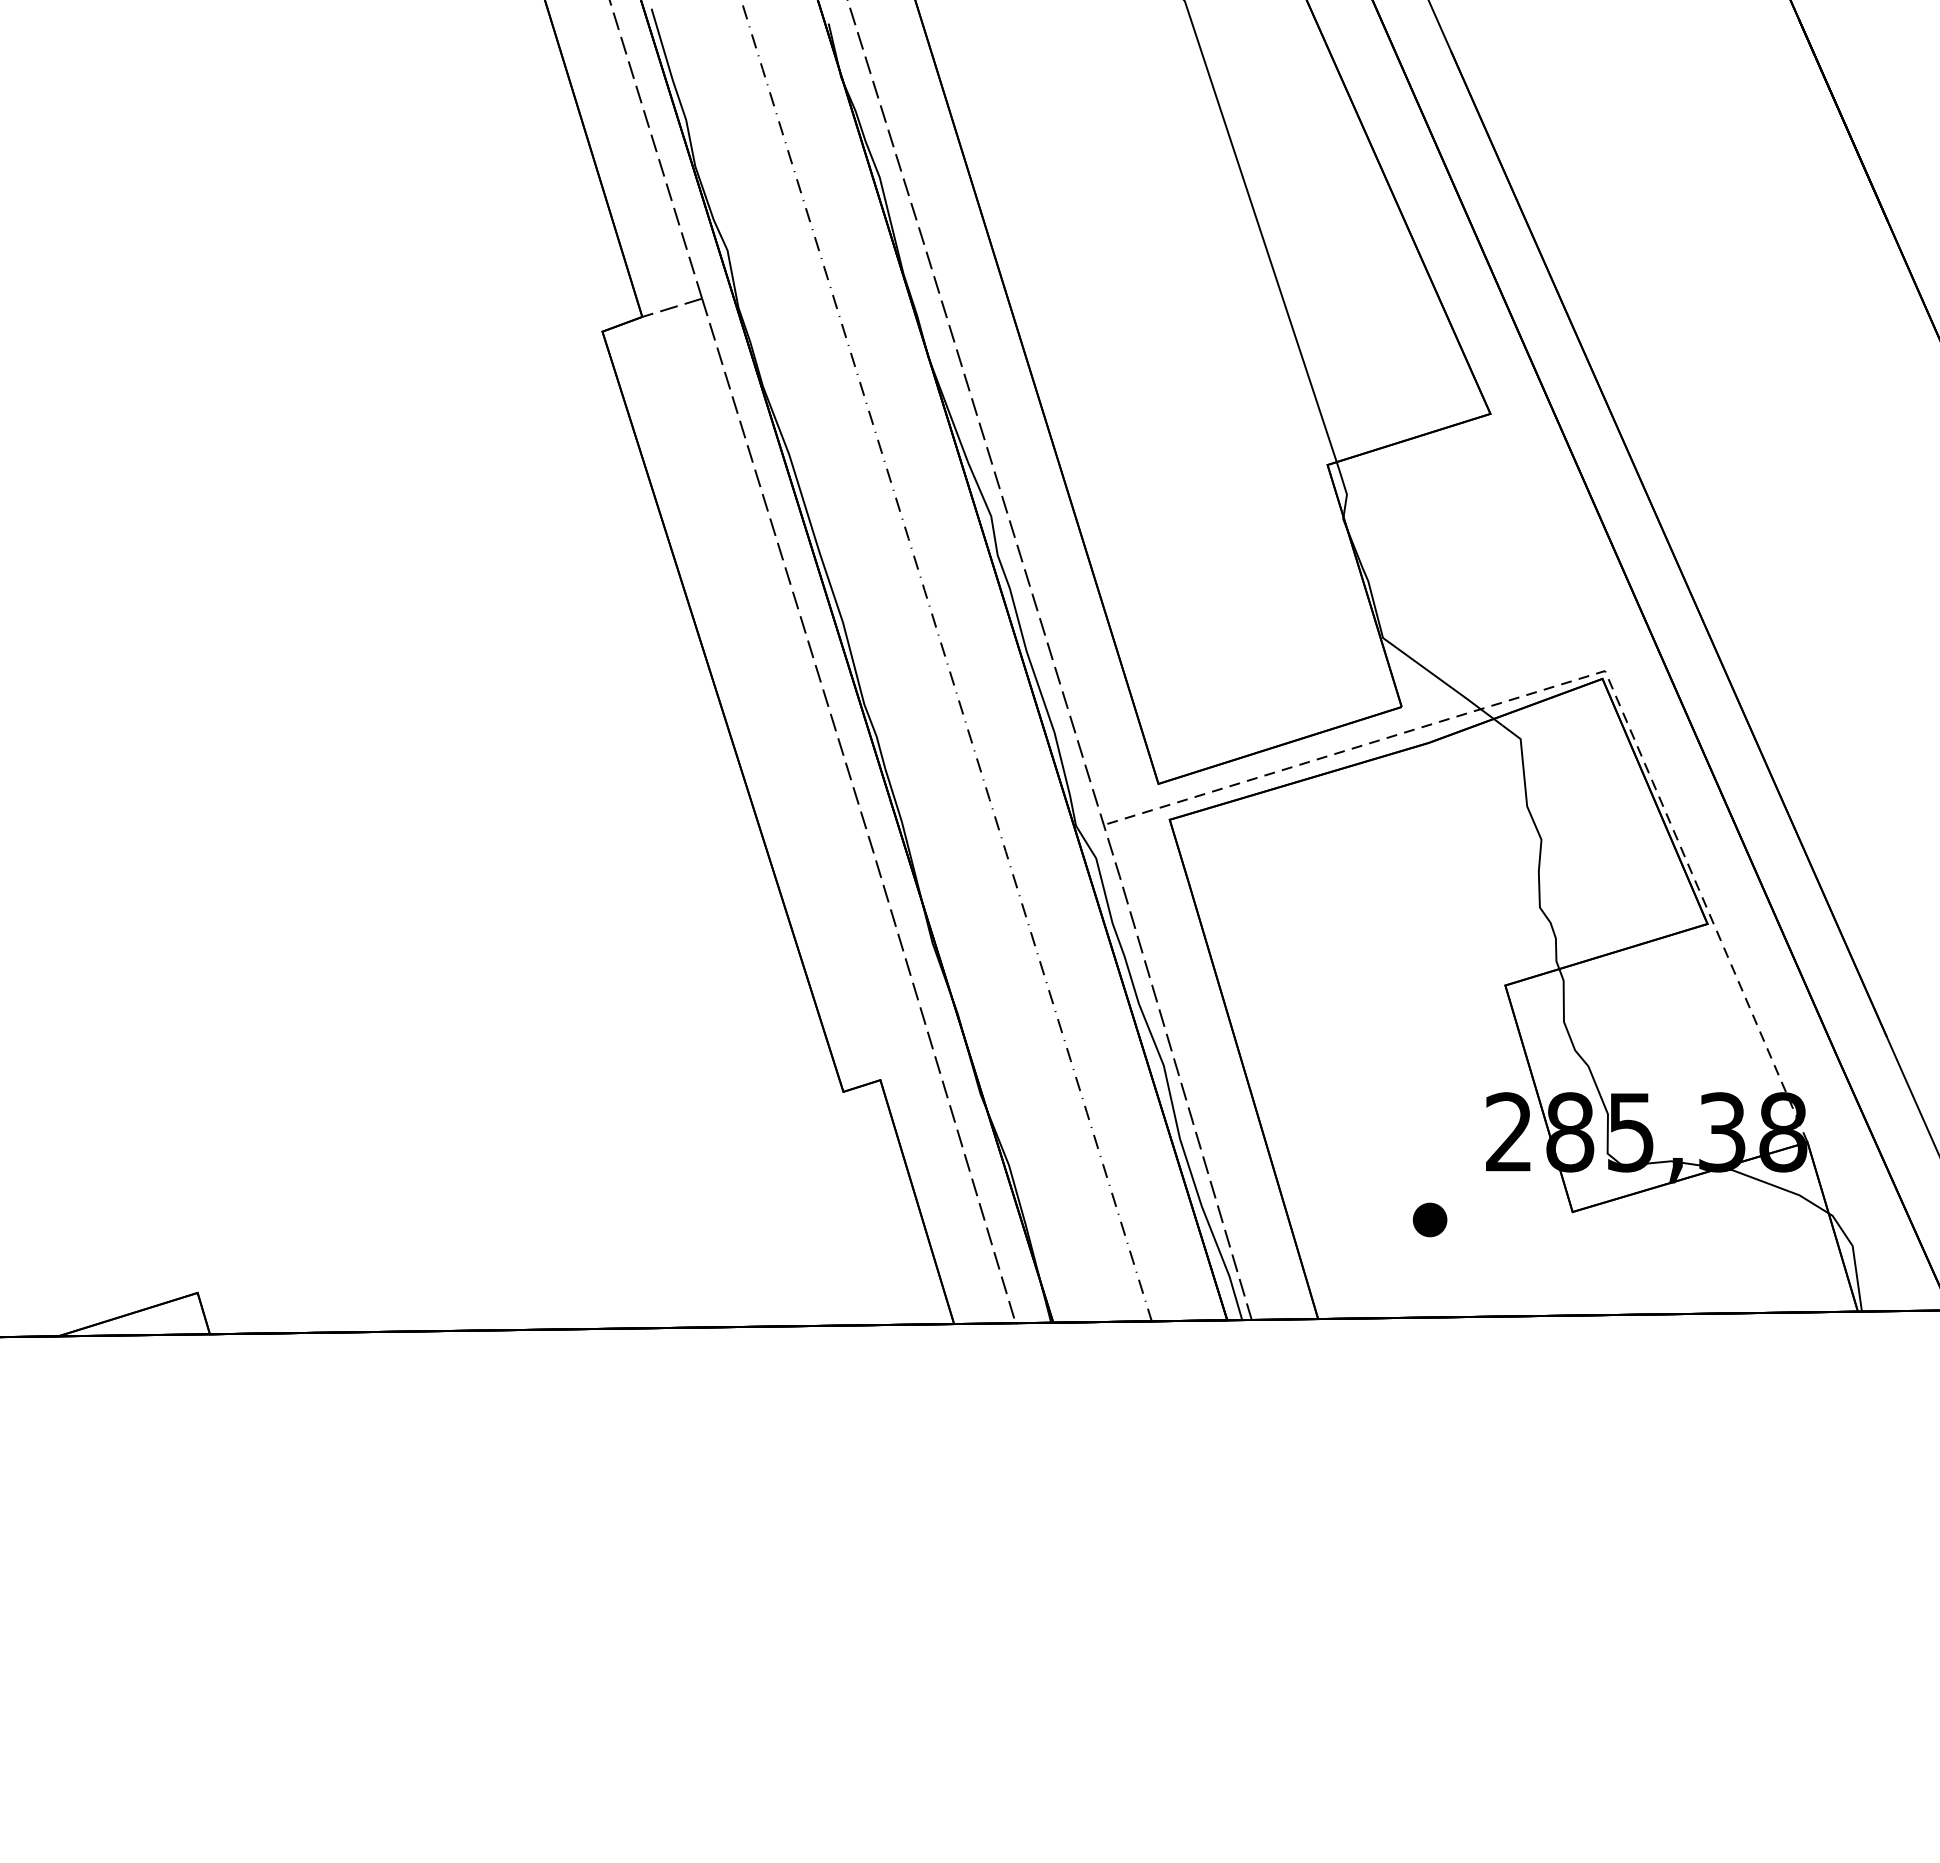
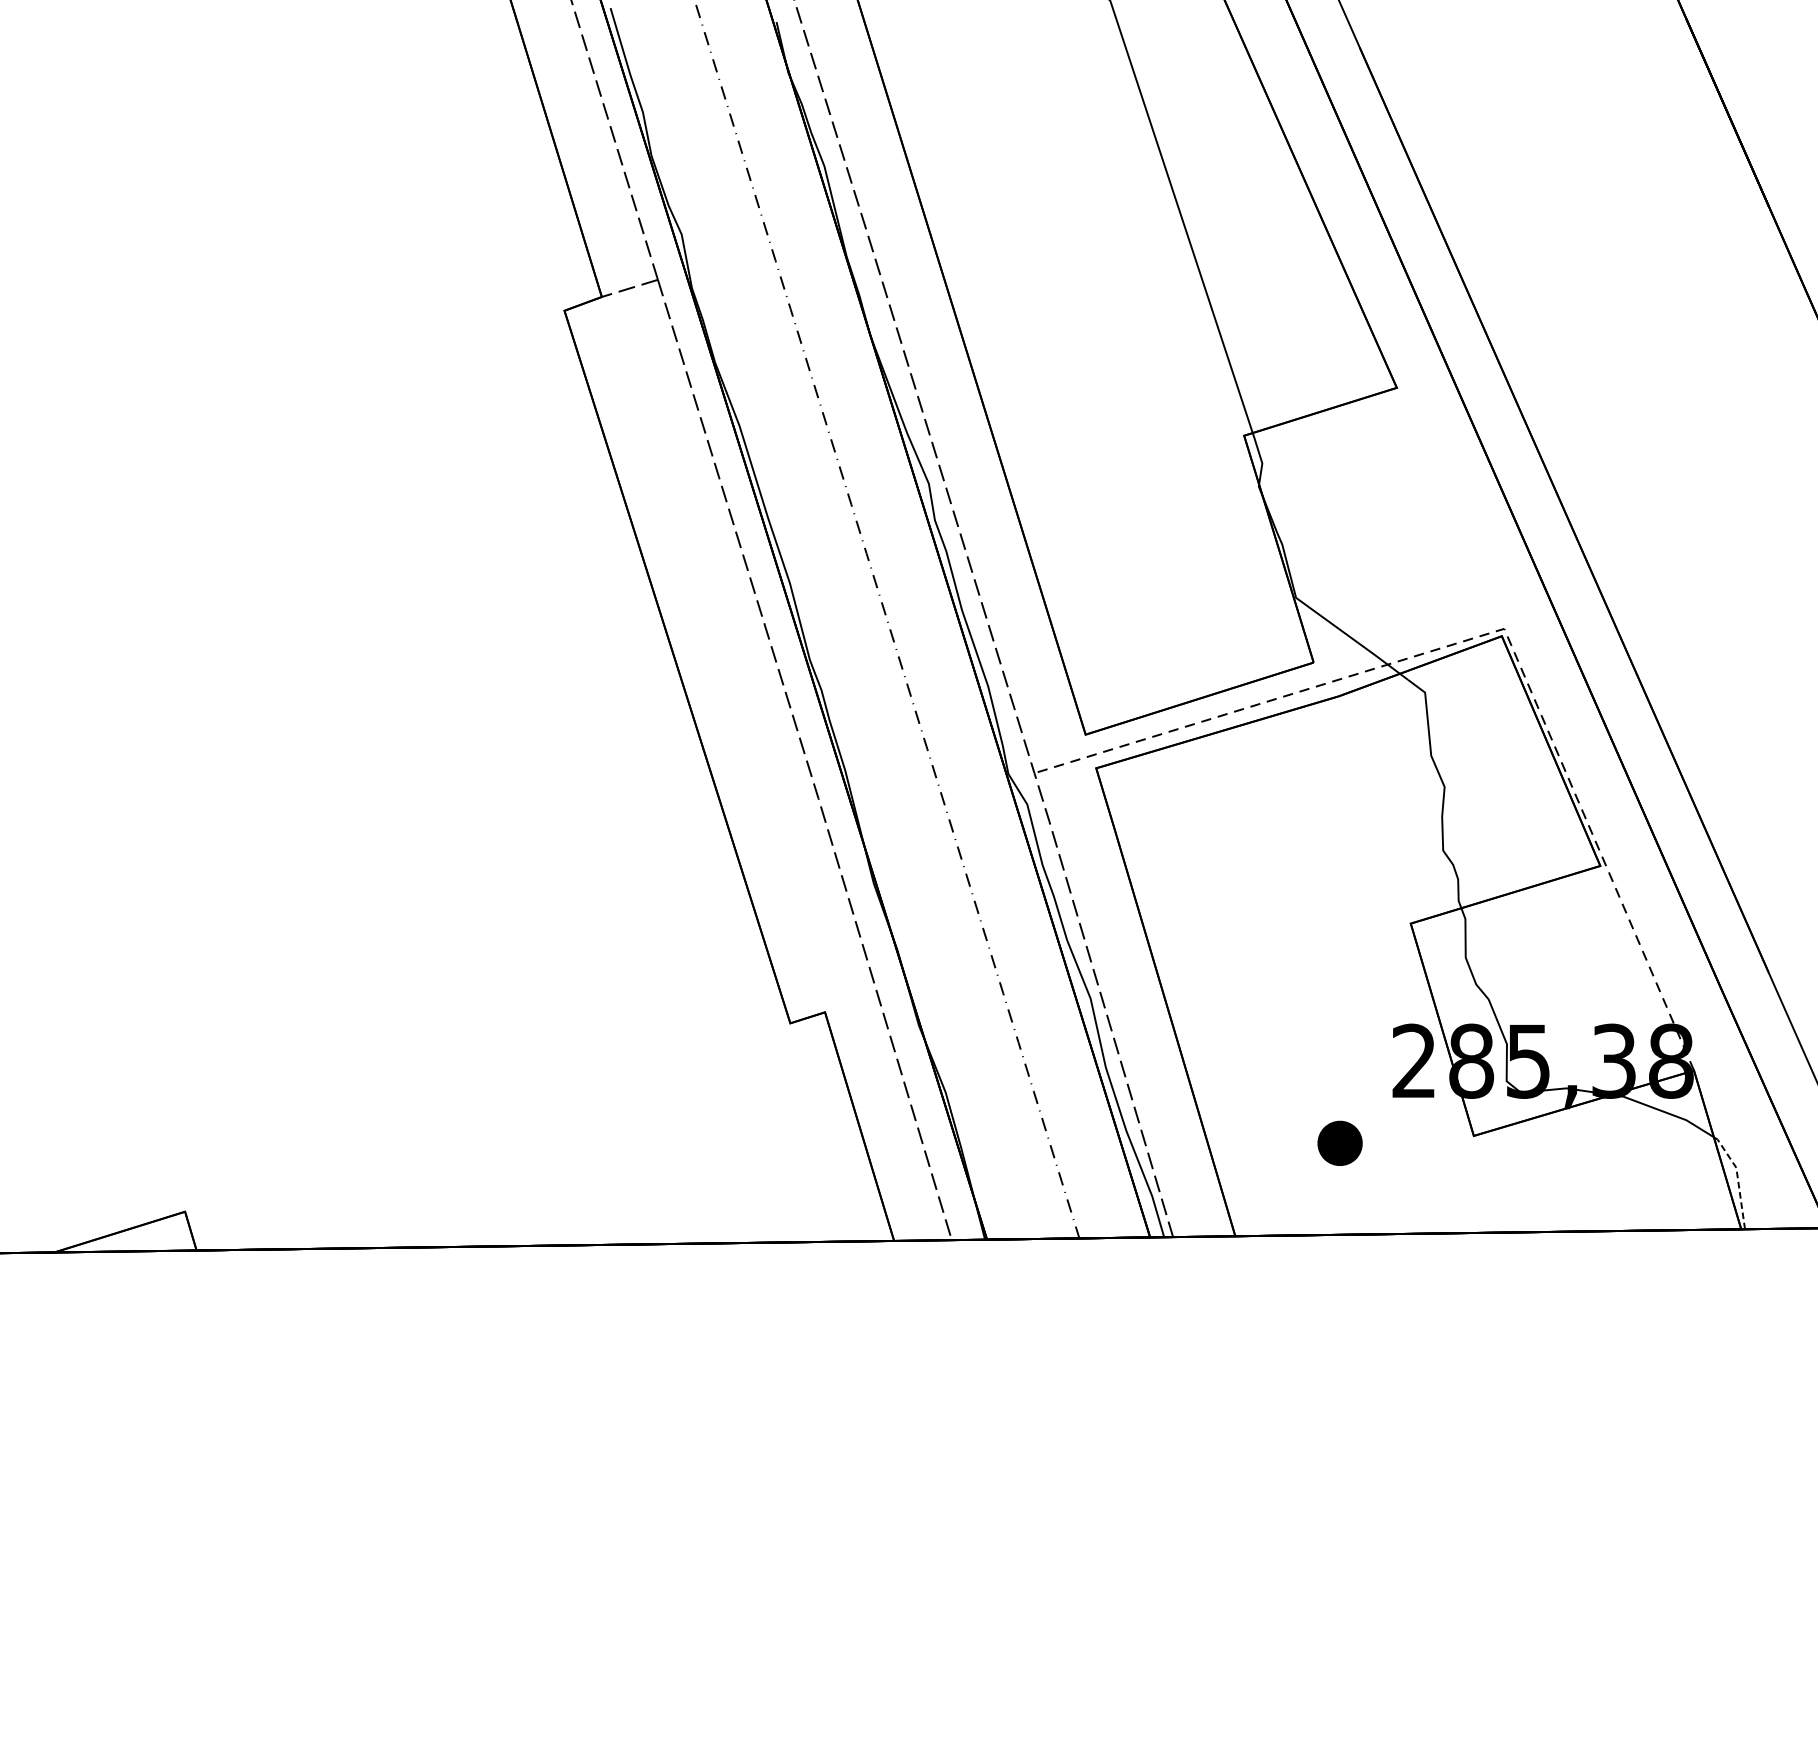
part: (1430, 1219) -> (1340, 1142), size x1.4
line: (1854, 1256) -> (1738, 1177), solid -> dashed

